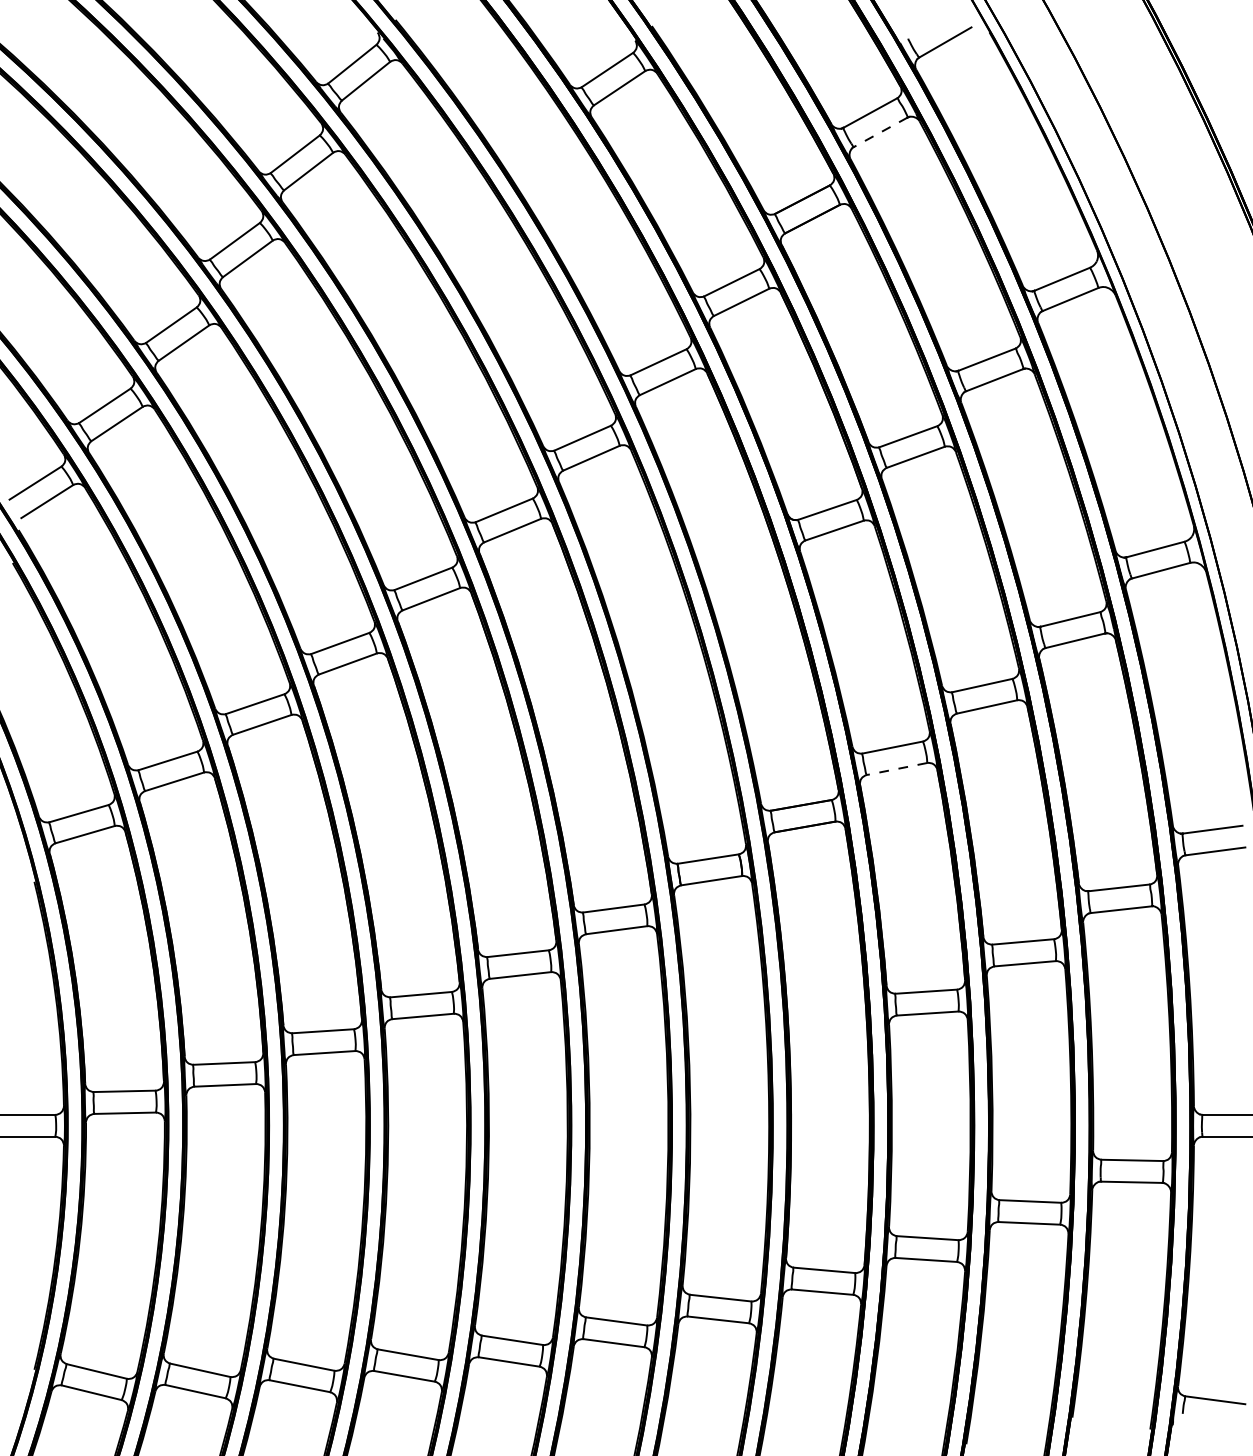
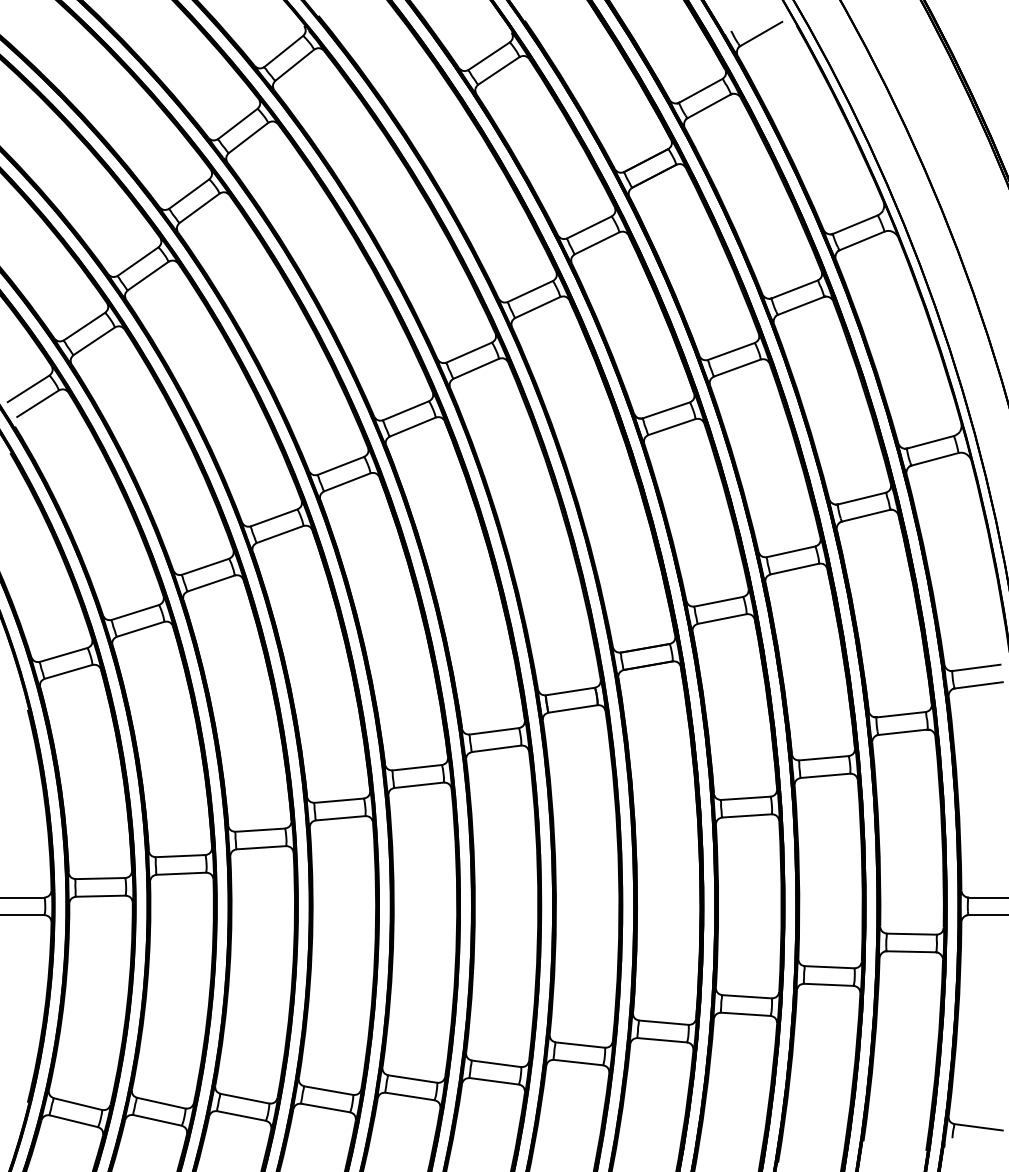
line: (880, 132) -> (709, 106), dashed -> solid
line: (897, 769) -> (722, 619), dashed -> solid

